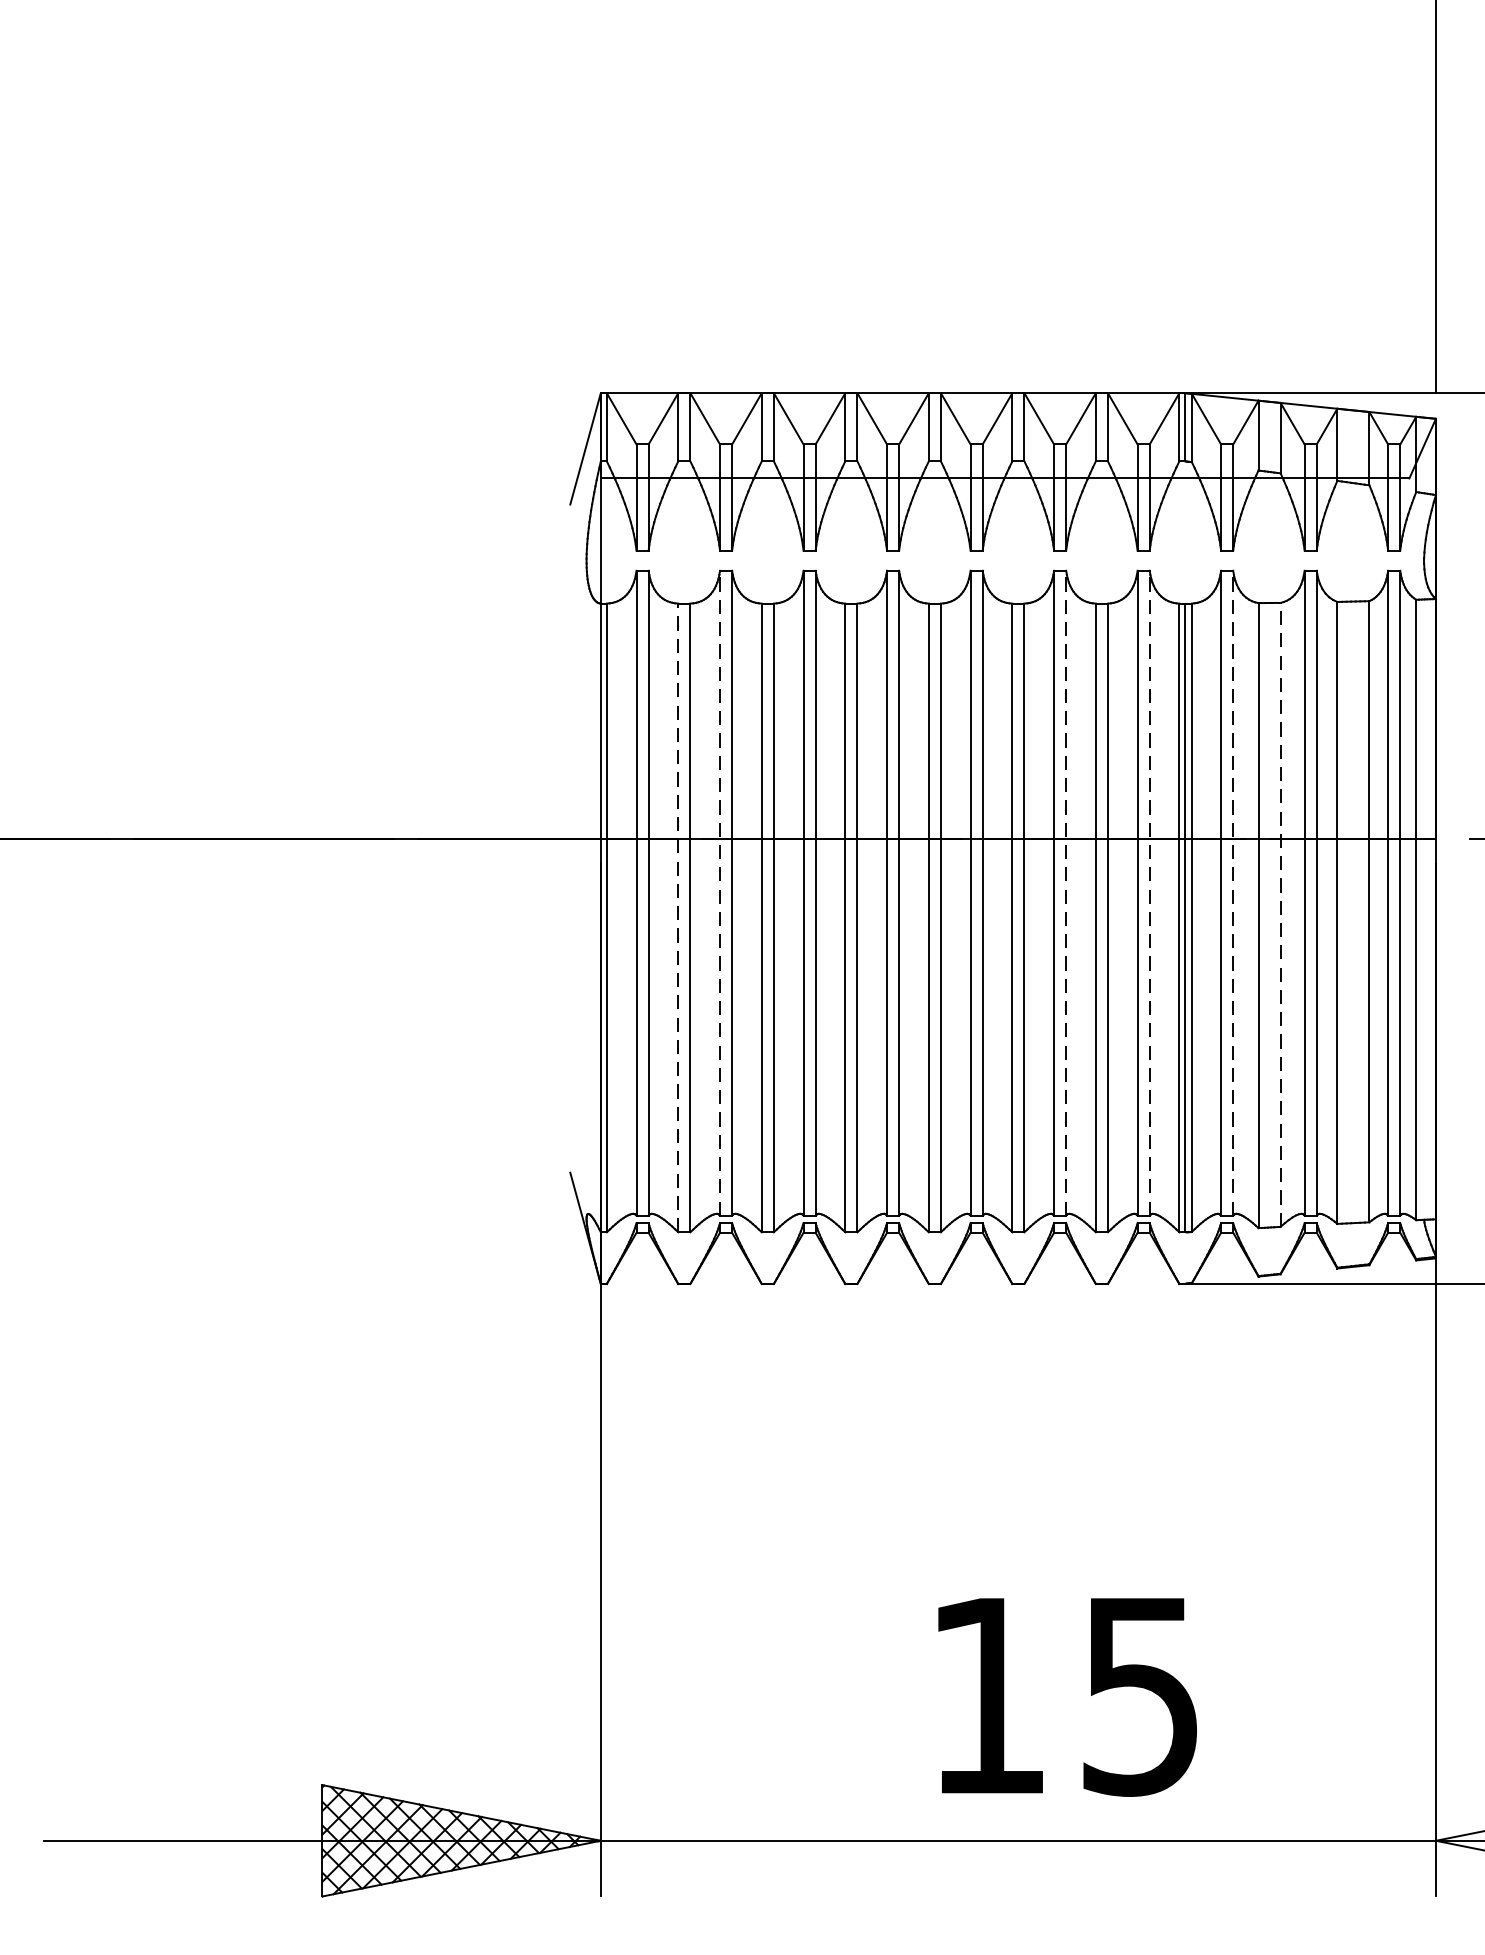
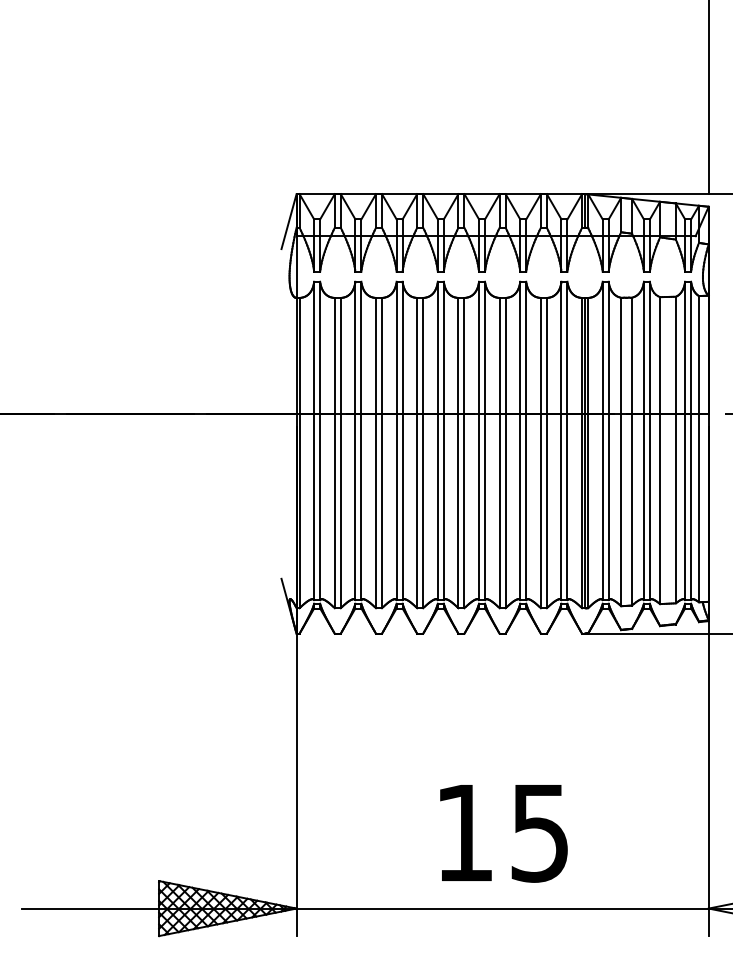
line: (720, 892) -> (355, 440), dashed -> solid
line: (1066, 892) -> (526, 440), dashed -> solid
line: (1149, 892) -> (567, 440), dashed -> solid
line: (1232, 892) -> (608, 440), dashed -> solid
line: (1281, 914) -> (632, 451), dashed -> solid
line: (677, 916) -> (334, 452), dashed -> solid
text: (1066, 1696) -> (503, 833), moved

